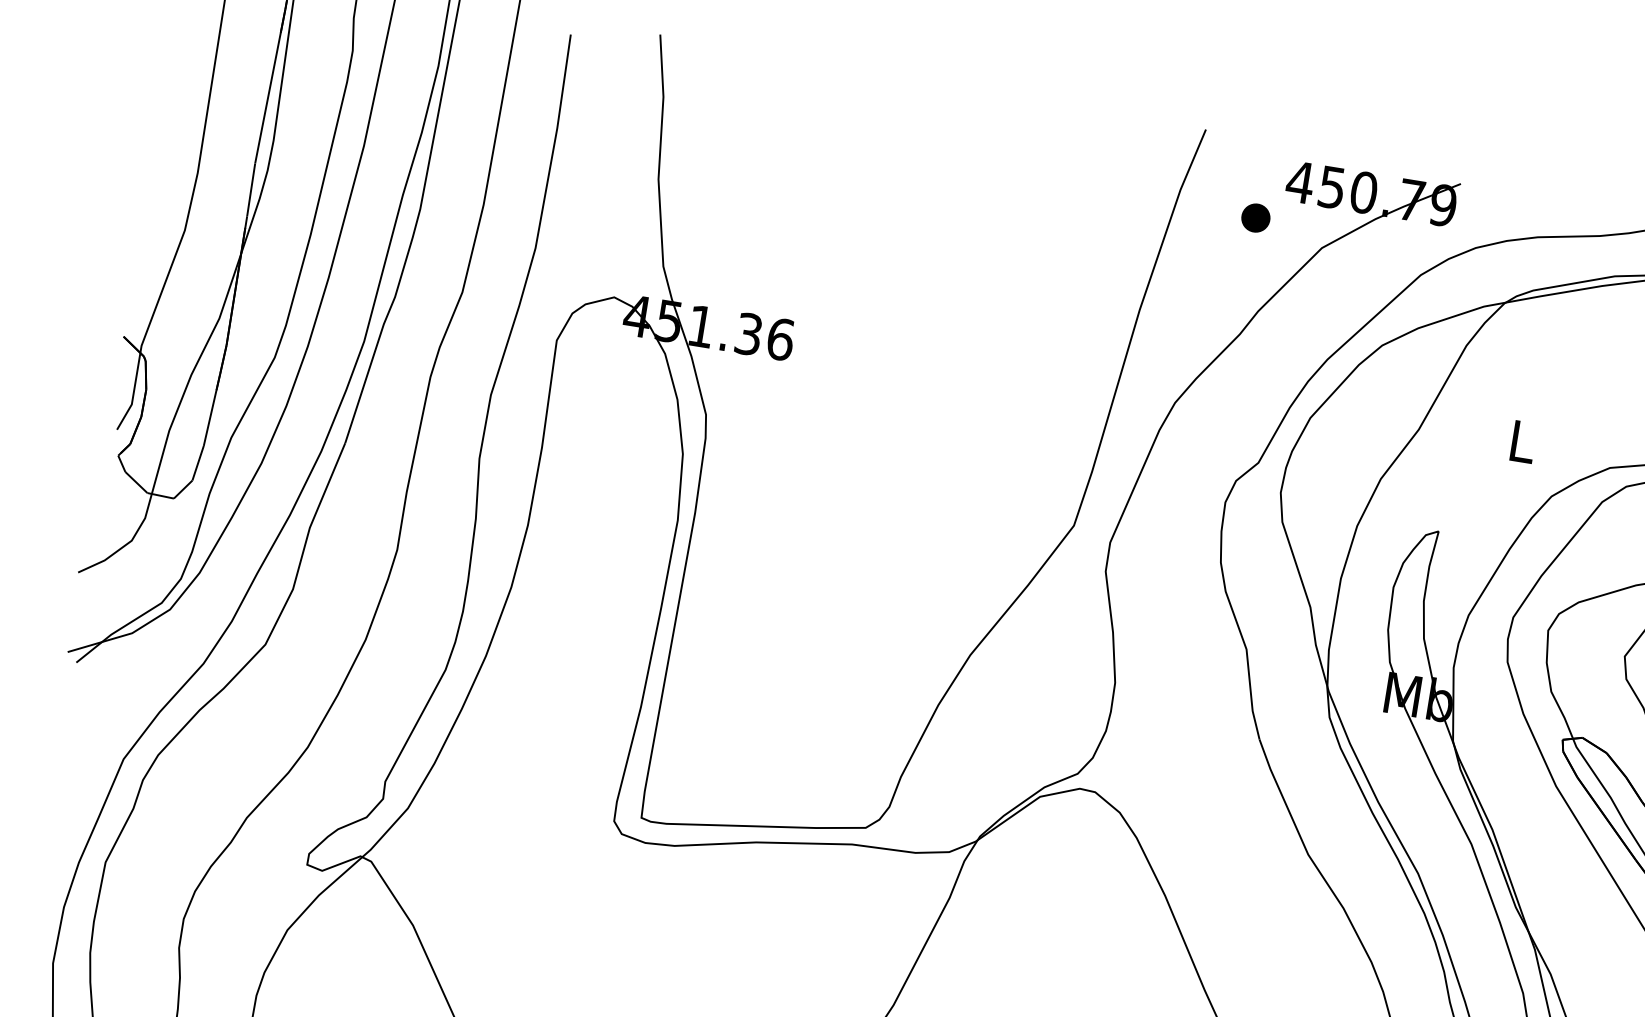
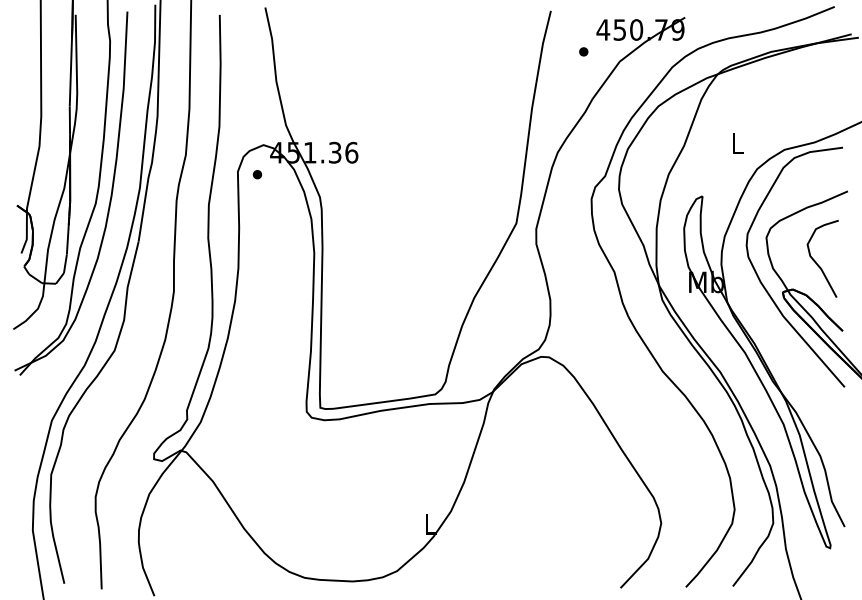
part: (1255, 217) -> (583, 51), size x0.62
part: (593, 351) -> (257, 174), added

